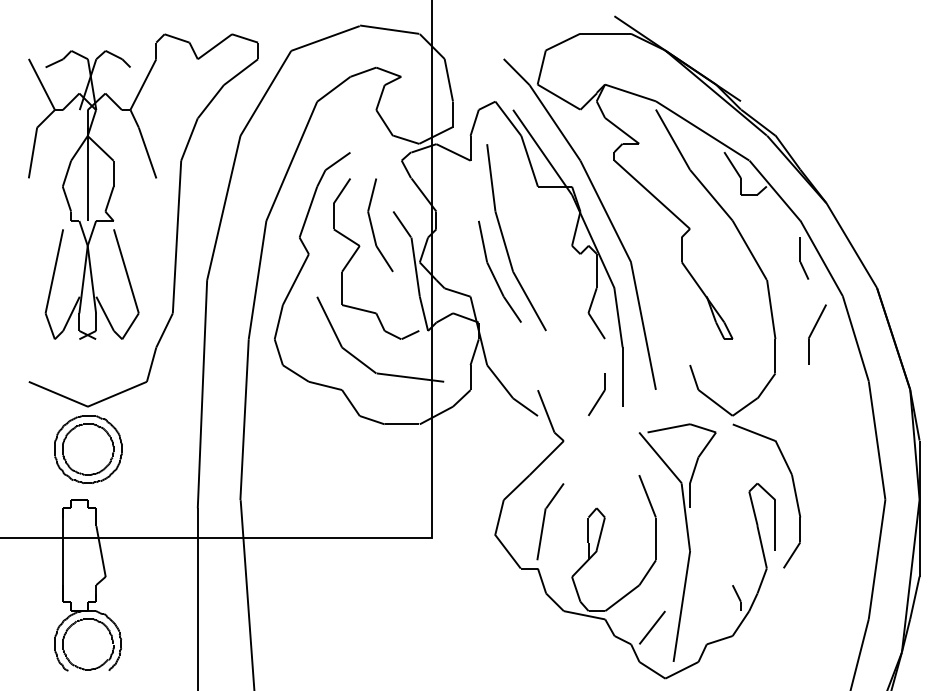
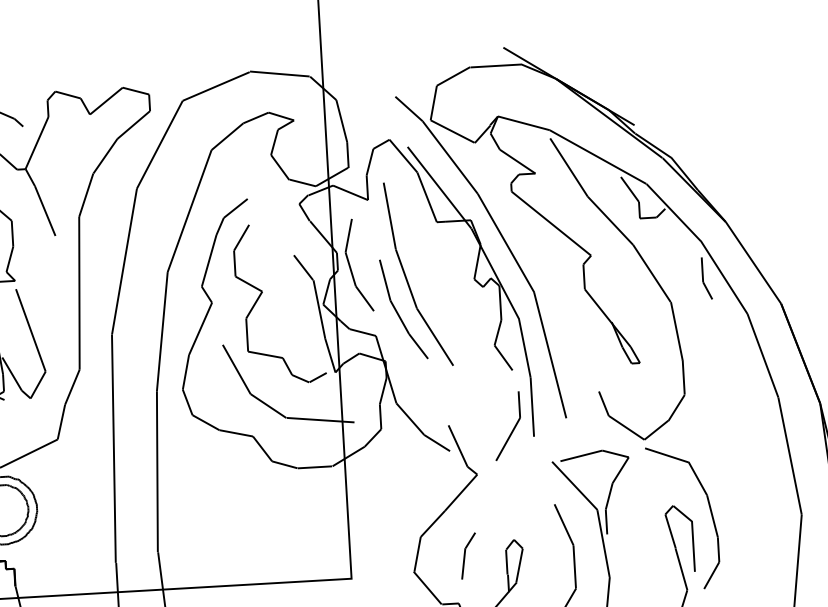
part: (373, 228) -> (351, 268), moved
part: (817, 334) -> (724, 353), removed
part: (596, 394) -> (507, 426), size x1.6
part: (550, 521) -> (468, 555), size x0.6

